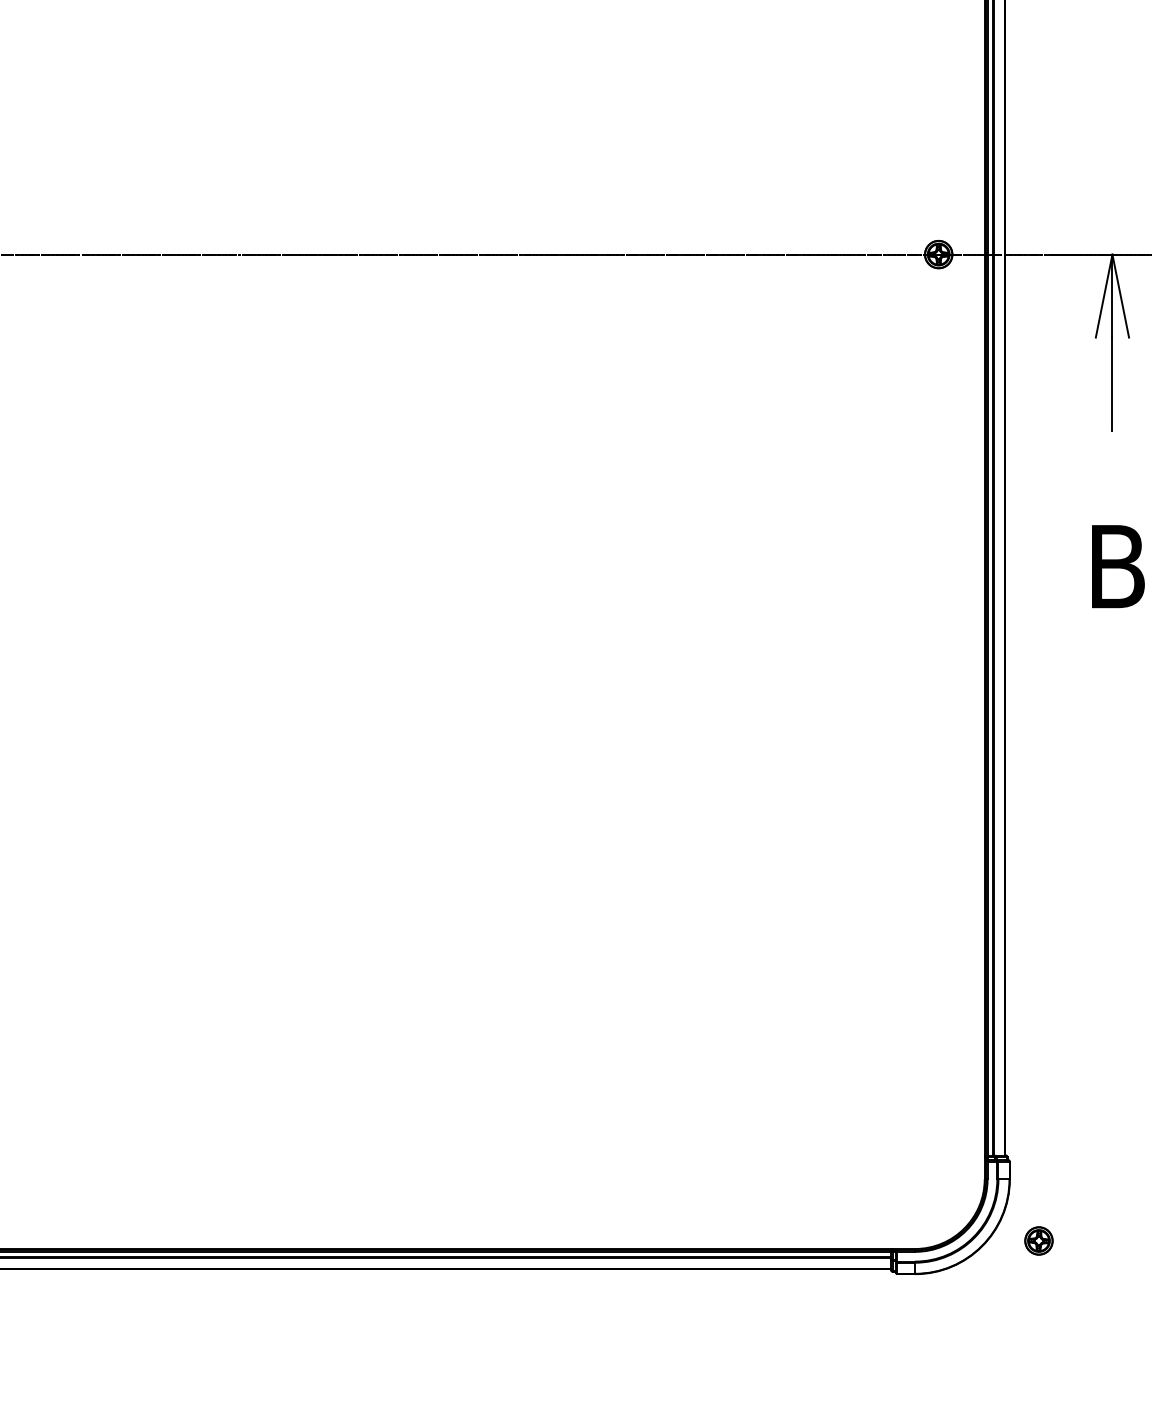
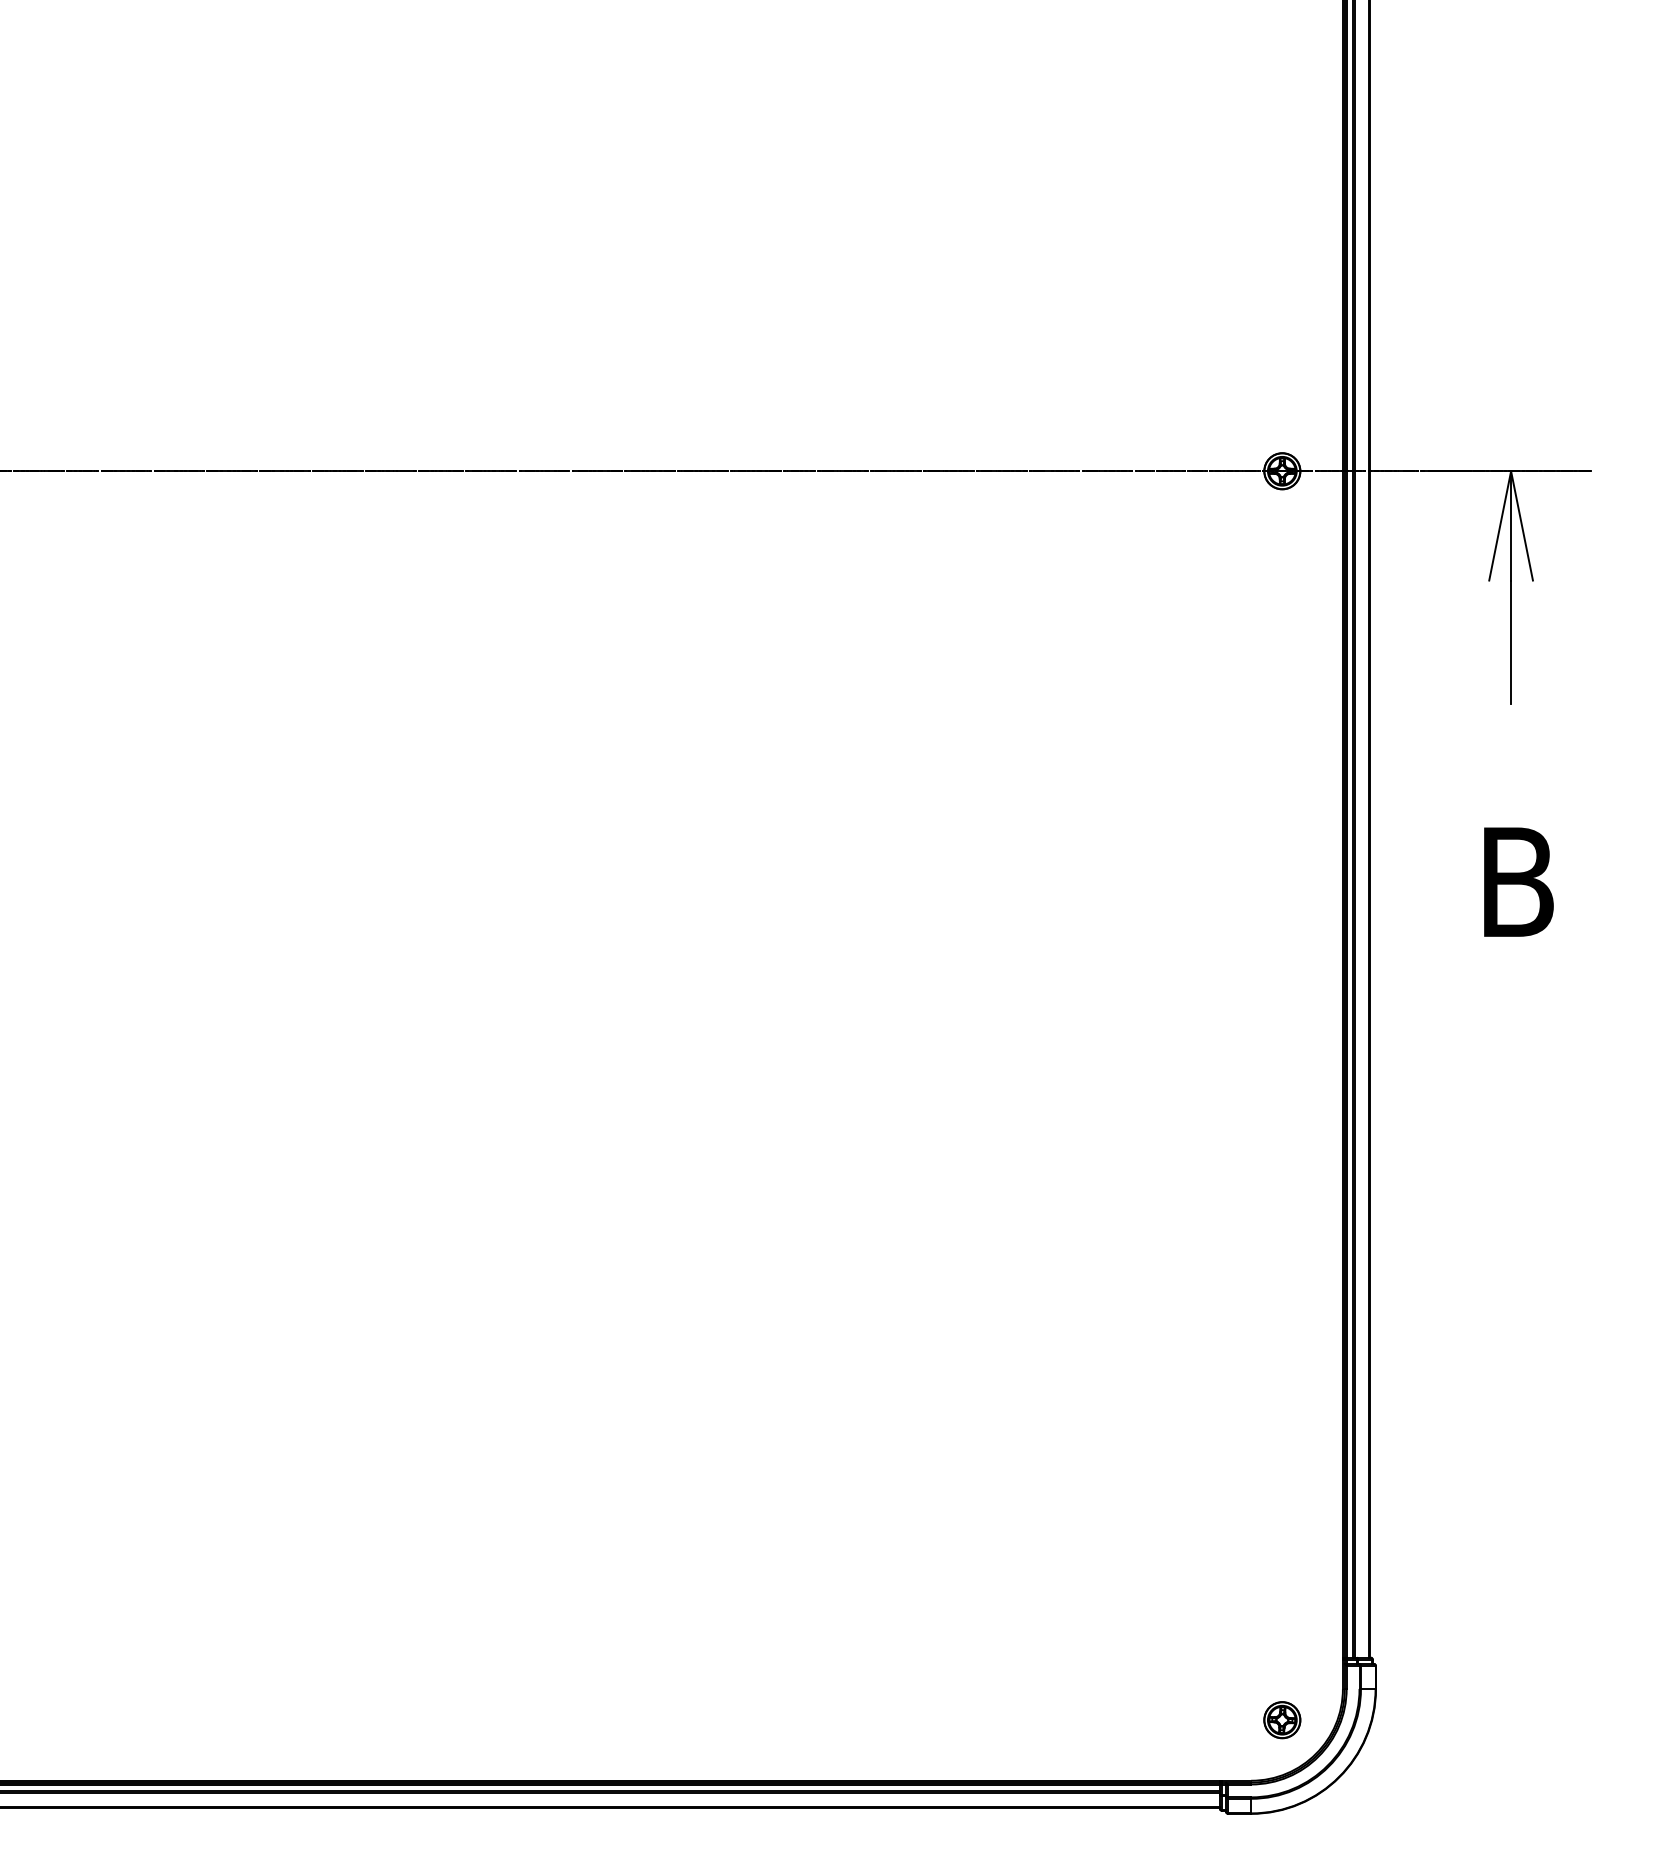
part: (1039, 1241) -> (1282, 1720), moved

